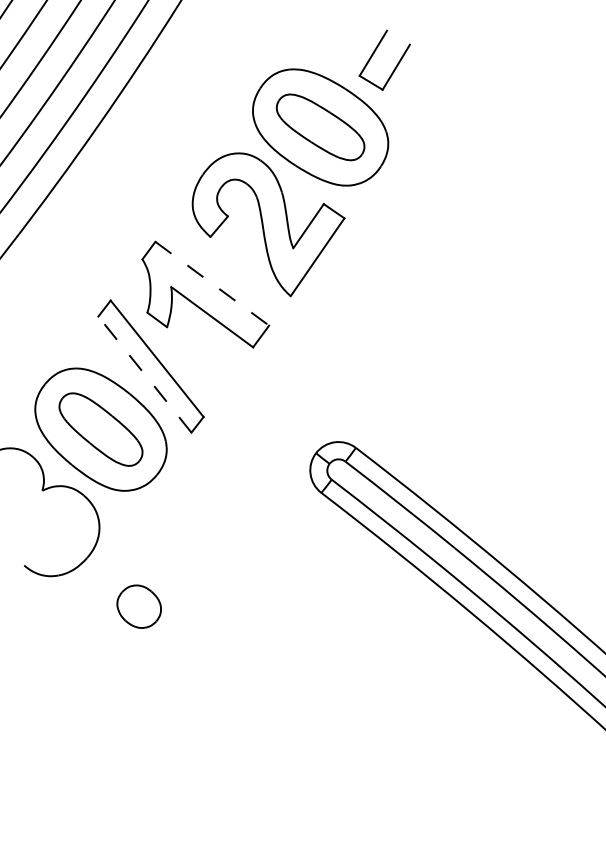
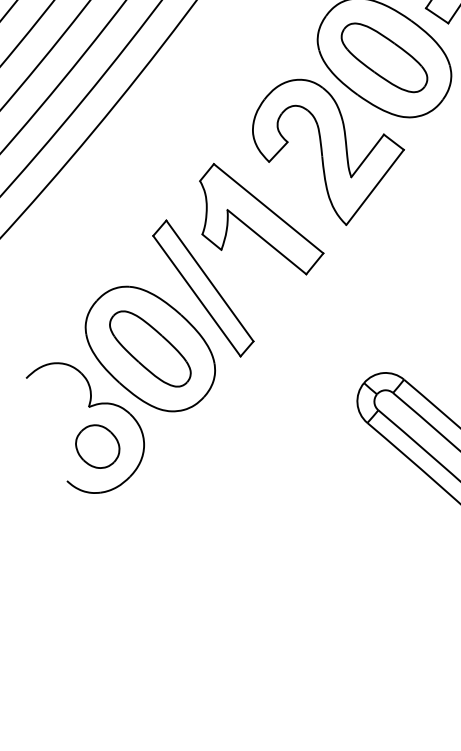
line: (212, 283) -> (268, 208), dashed -> solid
line: (144, 374) -> (196, 296), dashed -> solid
part: (138, 606) -> (97, 446), moved

